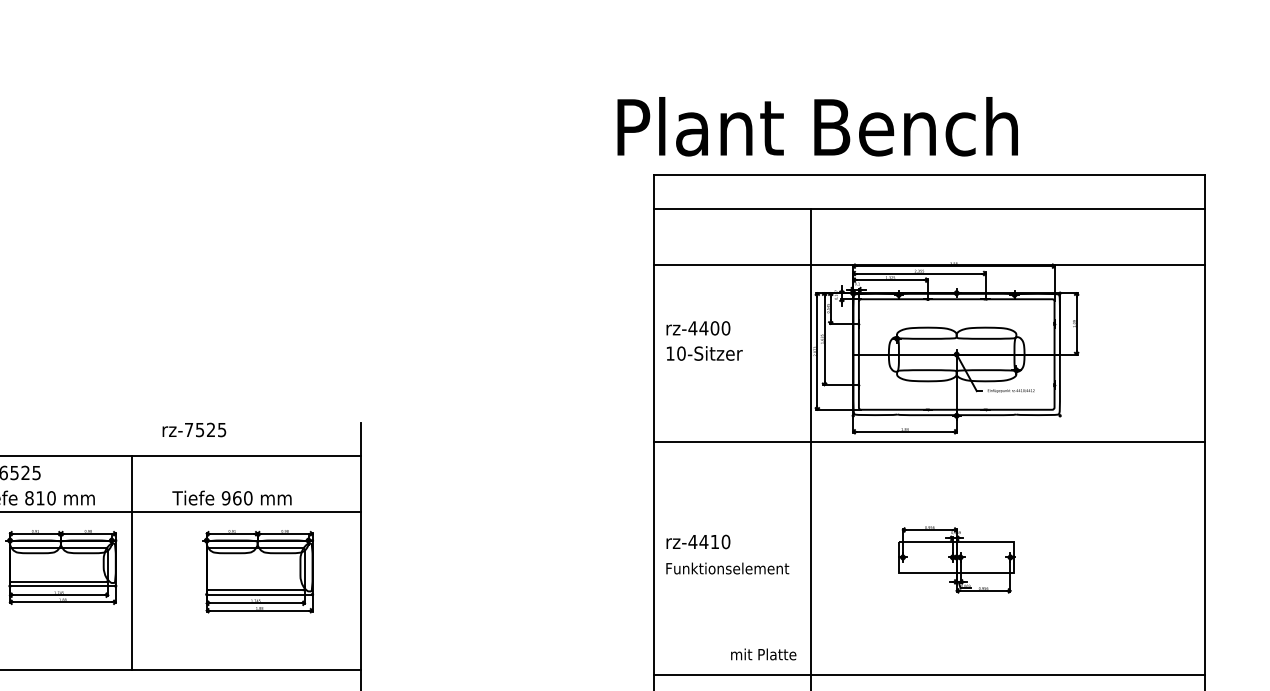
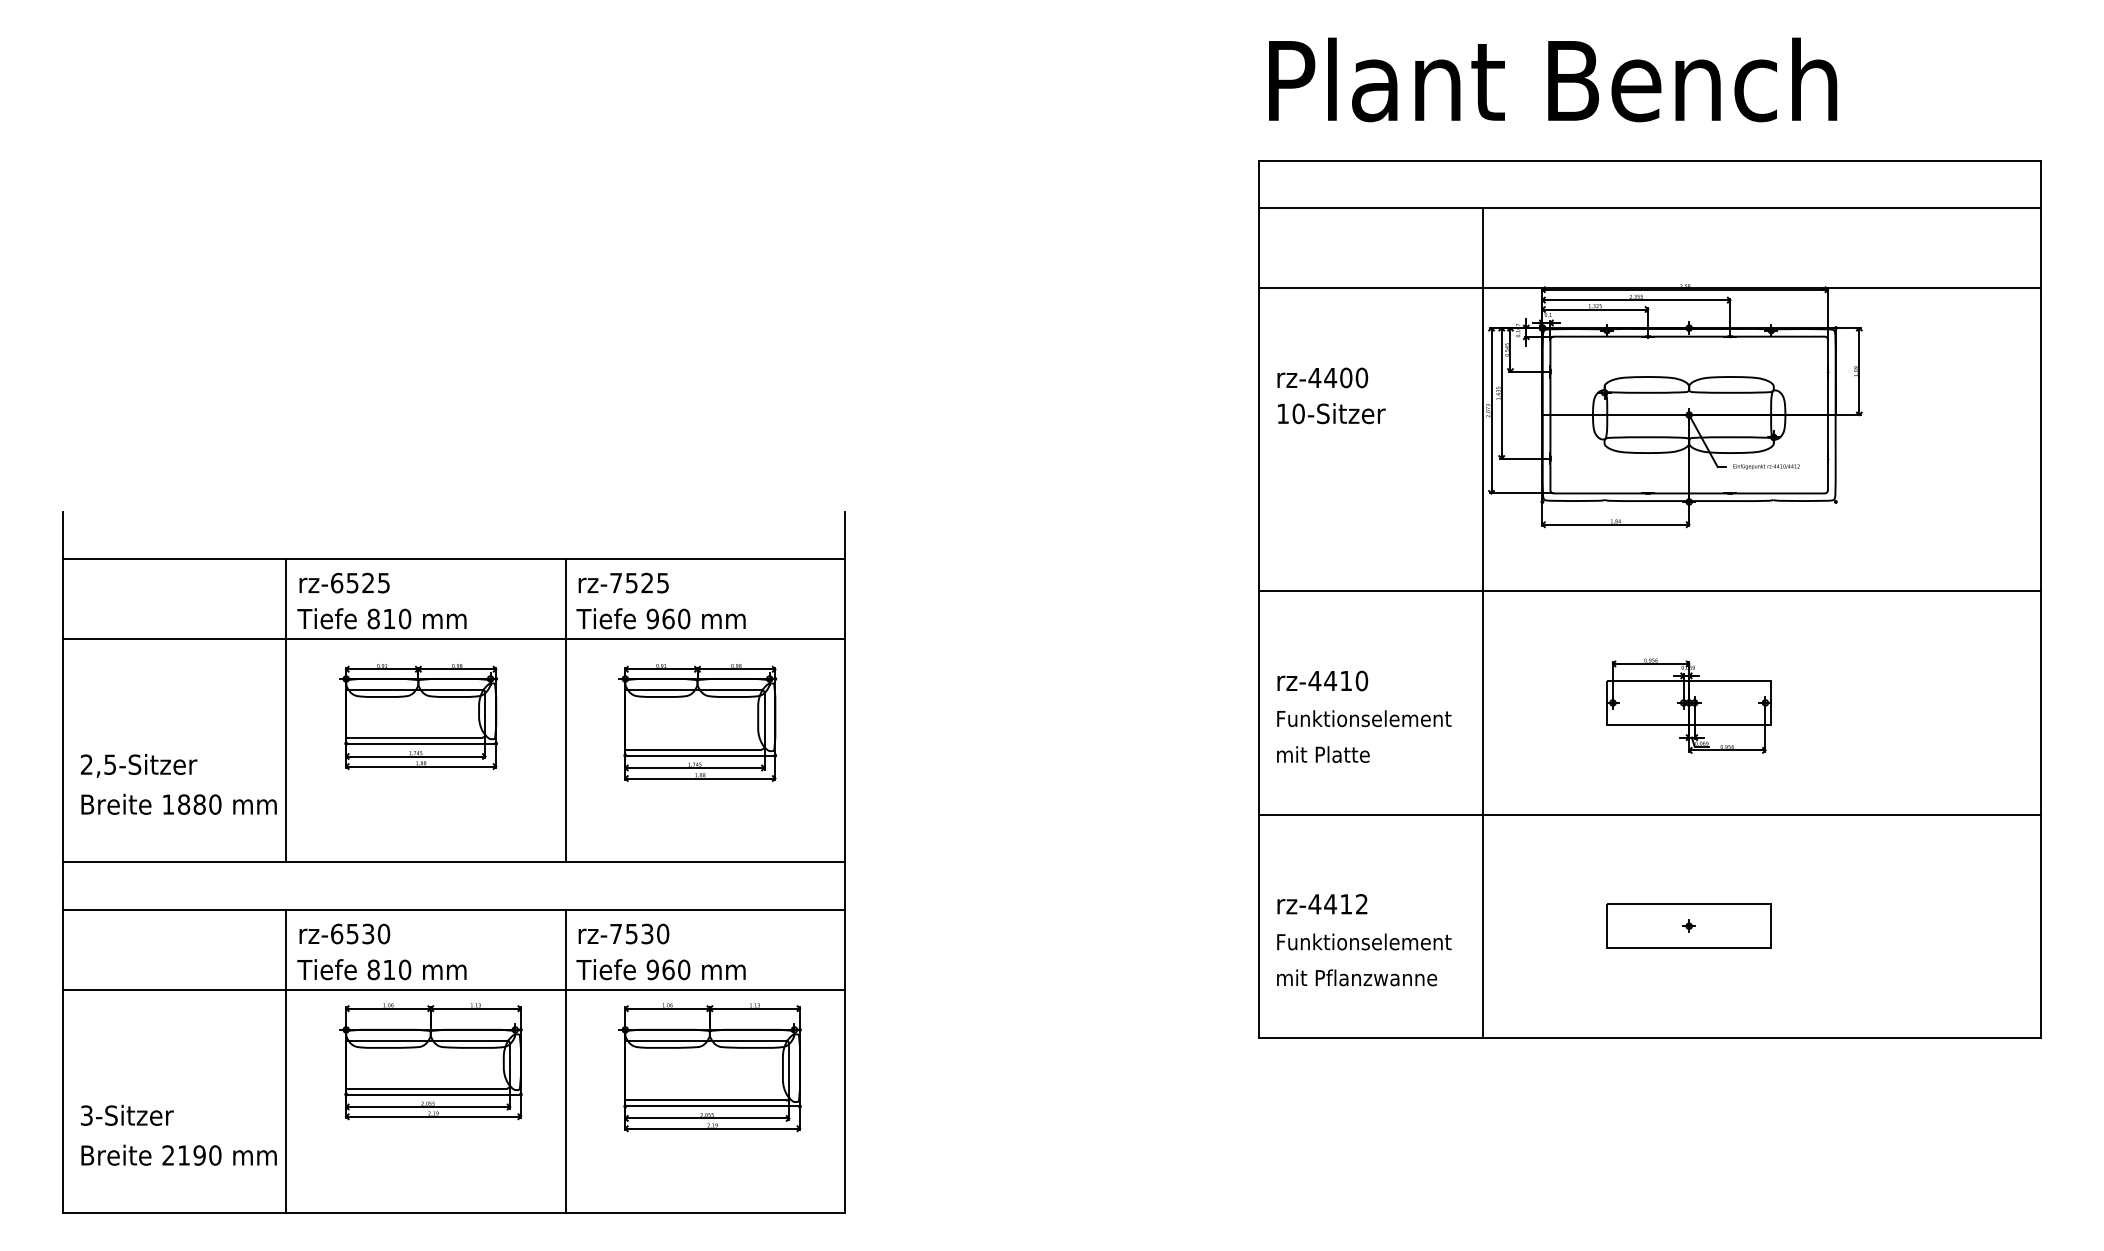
text: (818, 126) -> (1553, 79), moved
text: (194, 429) -> (623, 582), moved
line: (928, 442) -> (1649, 591), moved
line: (132, 562) -> (565, 710), moved
text: (763, 654) -> (1323, 754), moved
line: (928, 674) -> (1649, 814), moved

